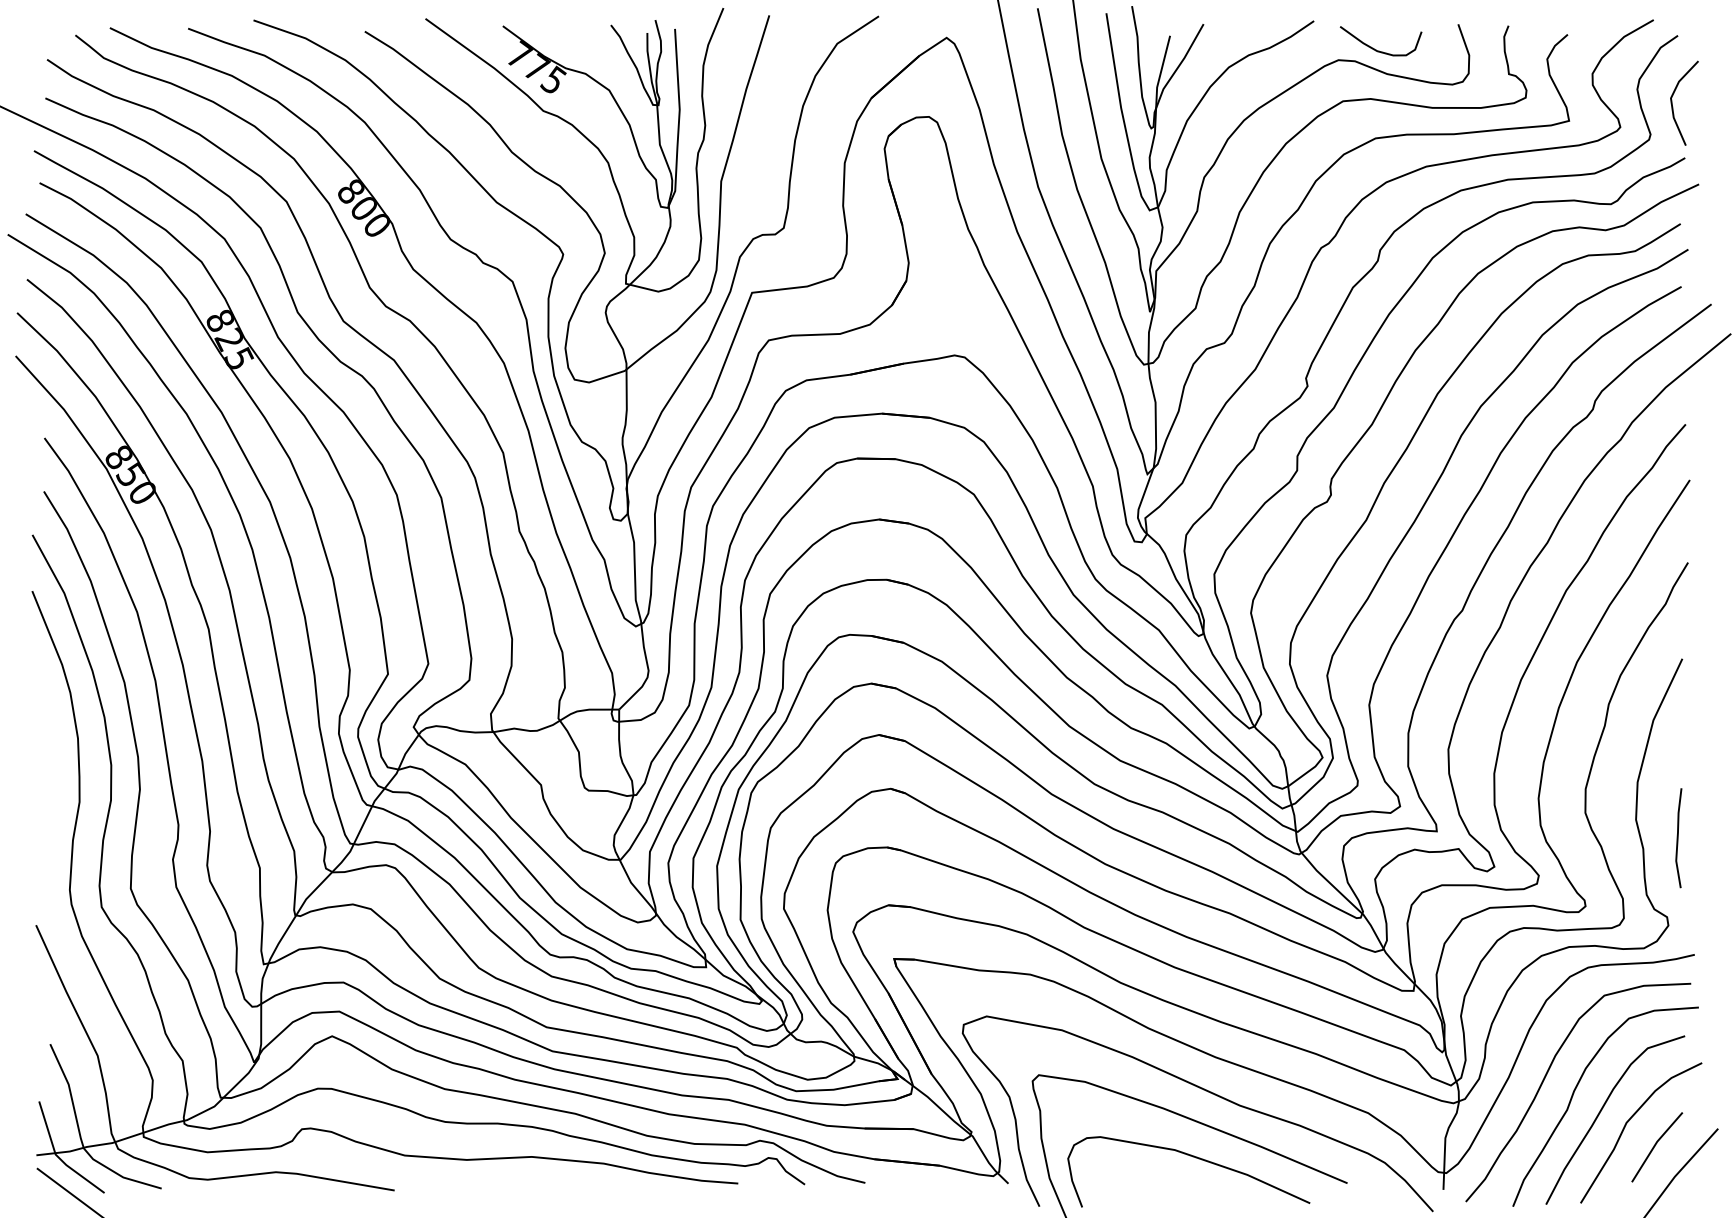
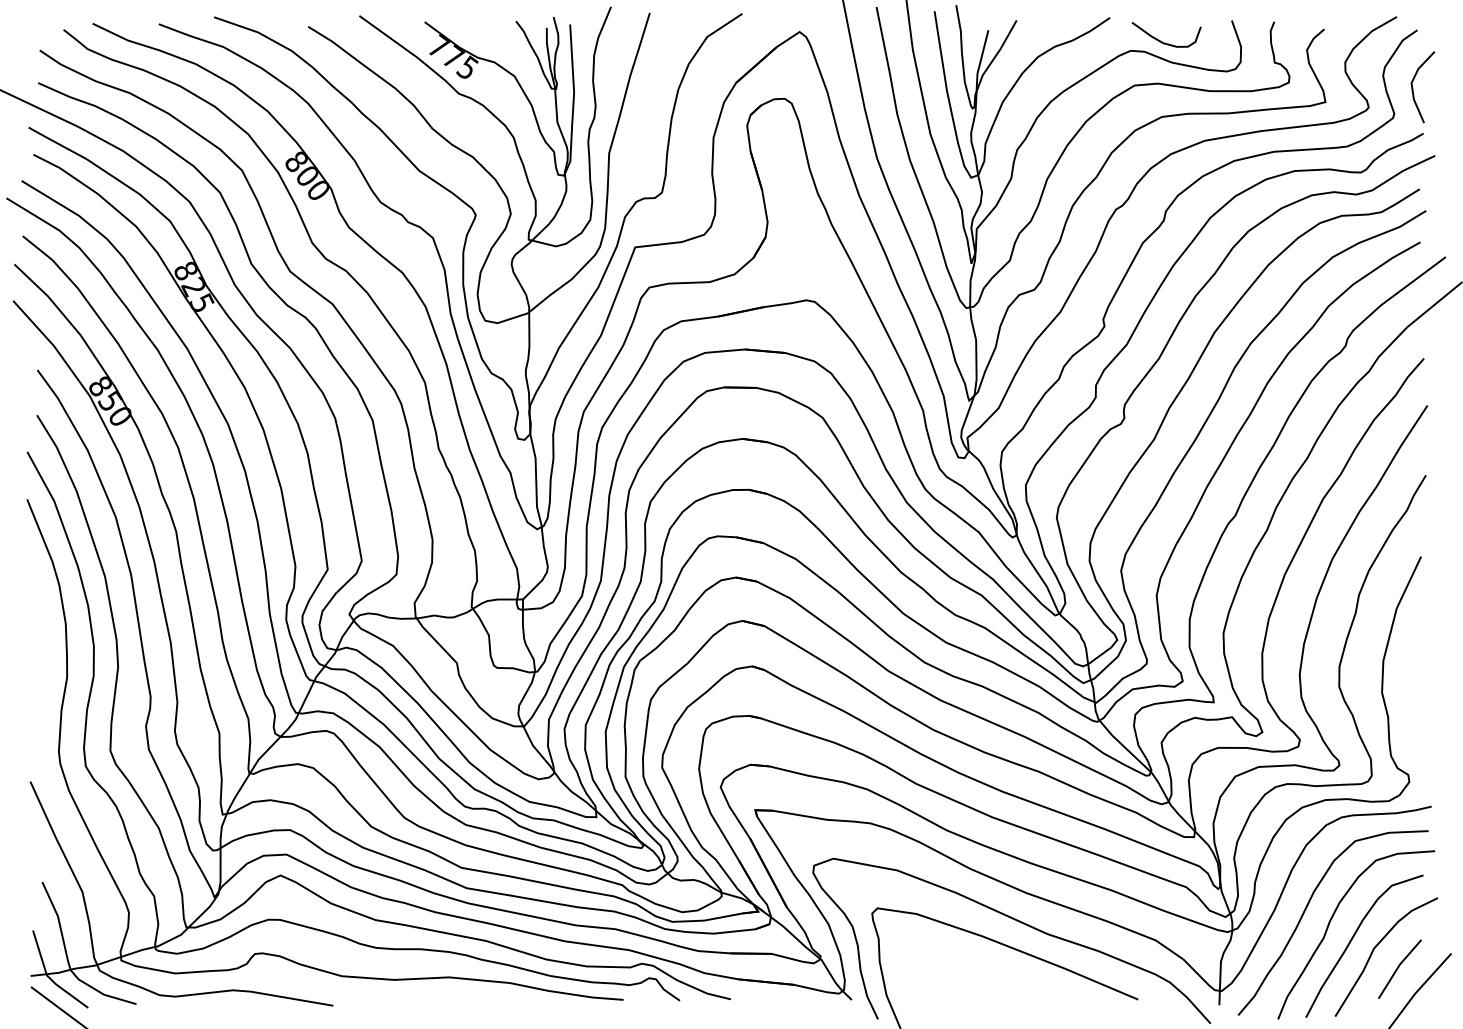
line: (1678, 838) -> (1417, 708), removed
curve: (1192, 1157) -> (1007, 977), removed

